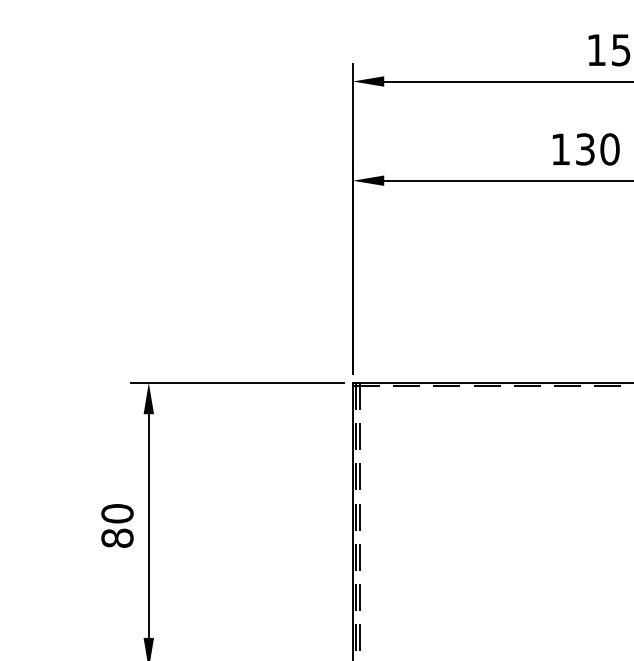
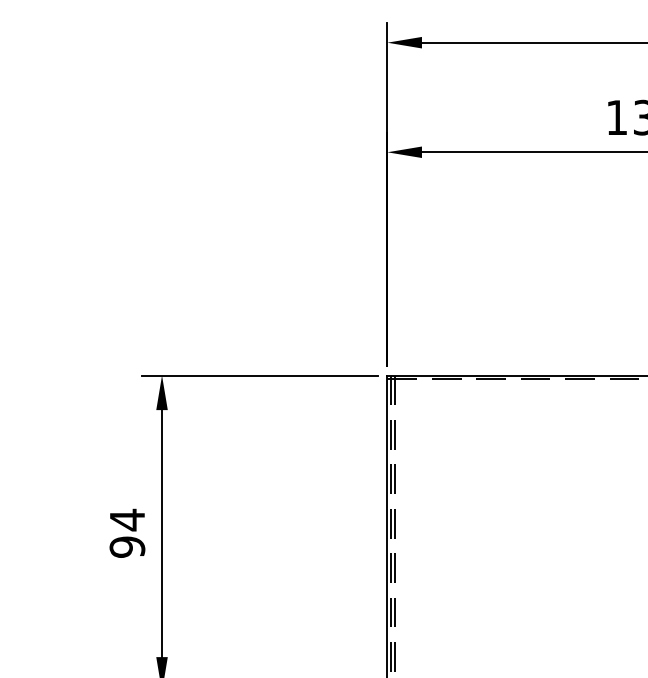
text: (117, 525) -> (127, 533), 80 -> 94

